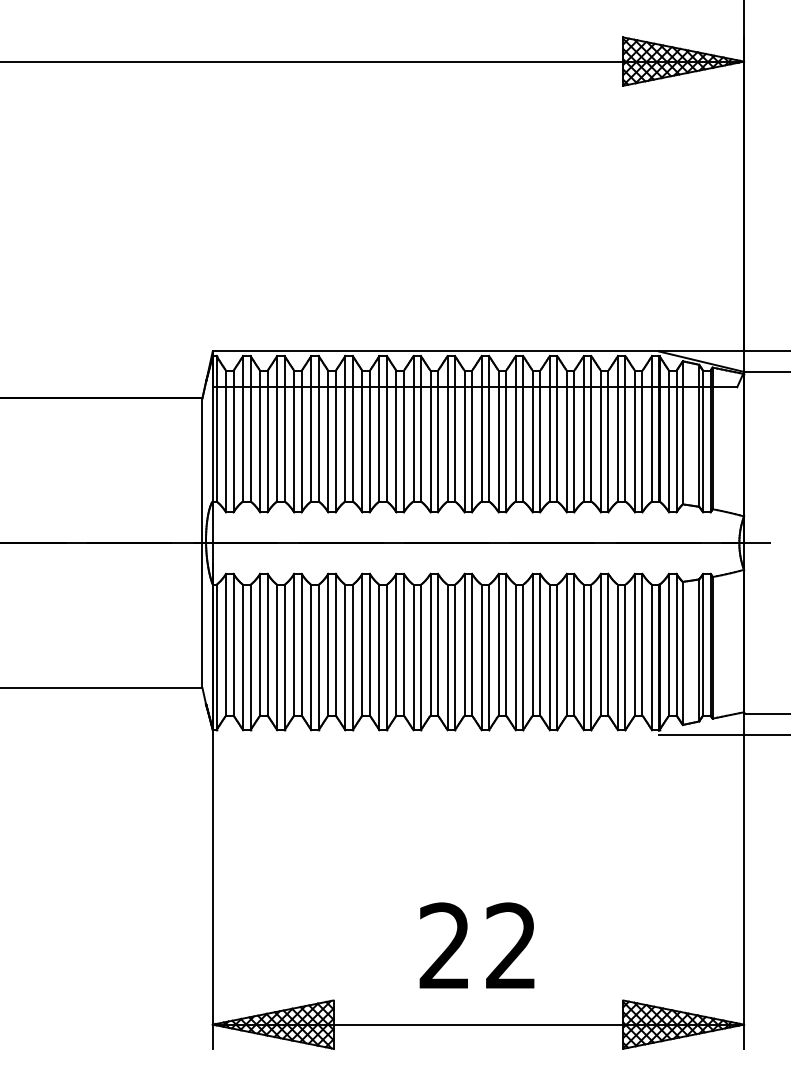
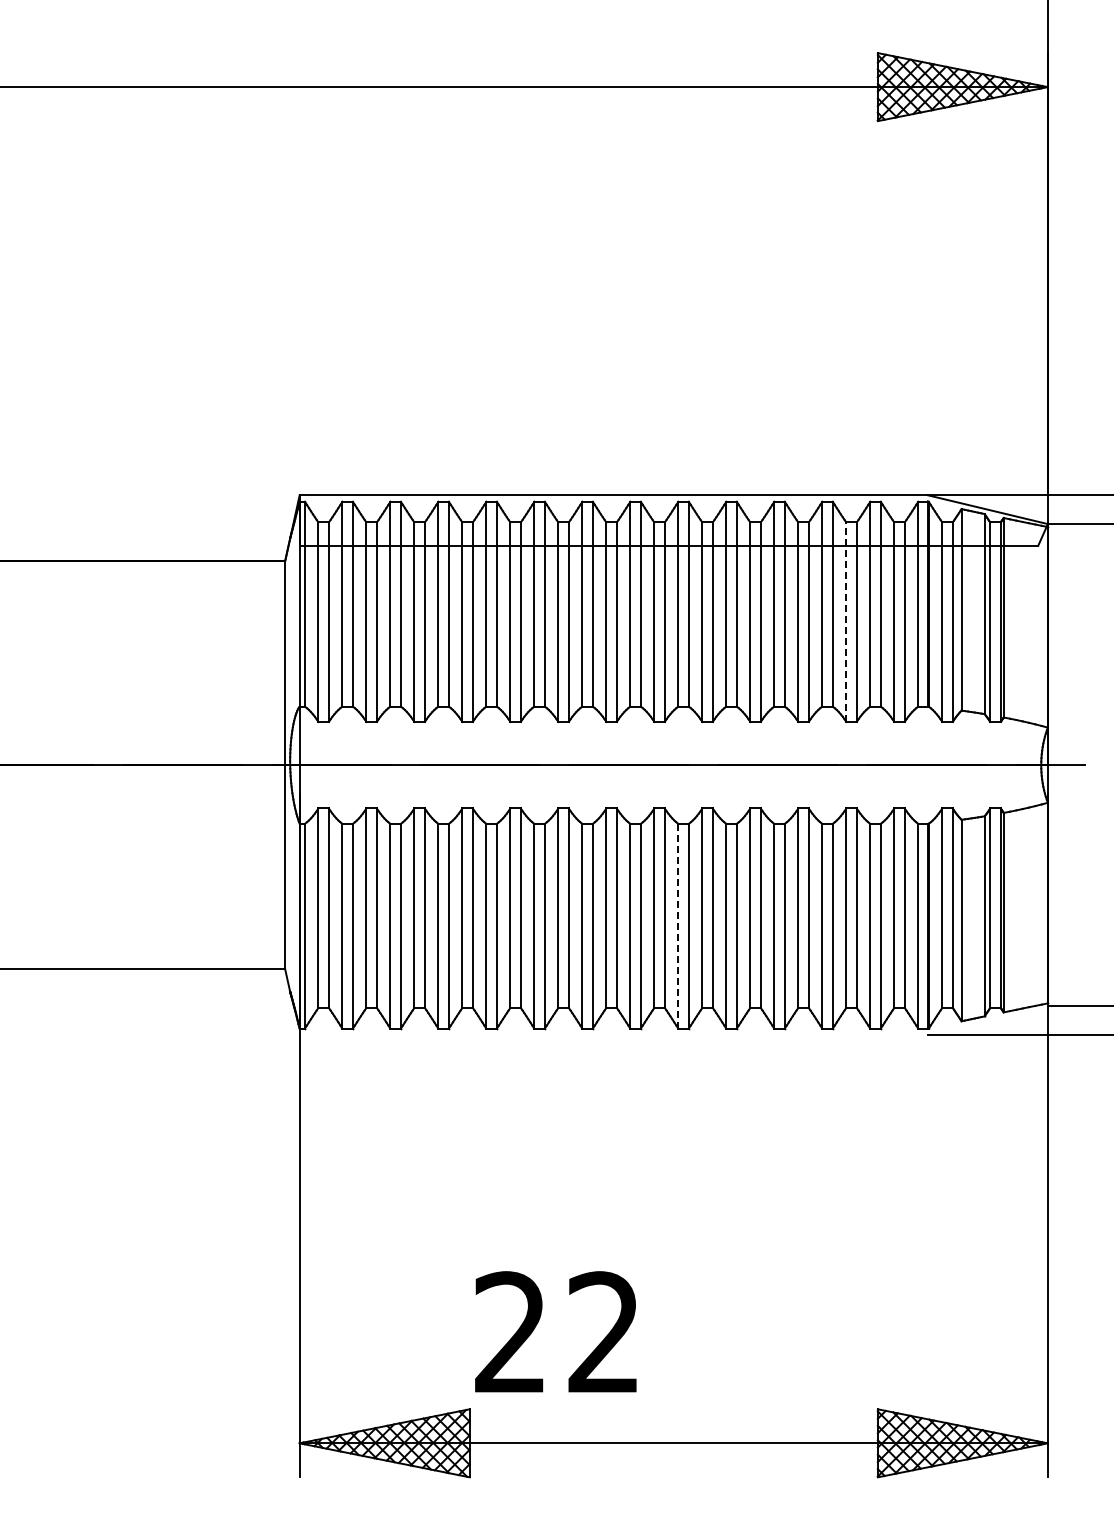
line: (601, 441) -> (846, 622), solid -> dashed
line: (481, 656) -> (678, 925), solid -> dashed
text: (476, 945) -> (555, 1331), moved

